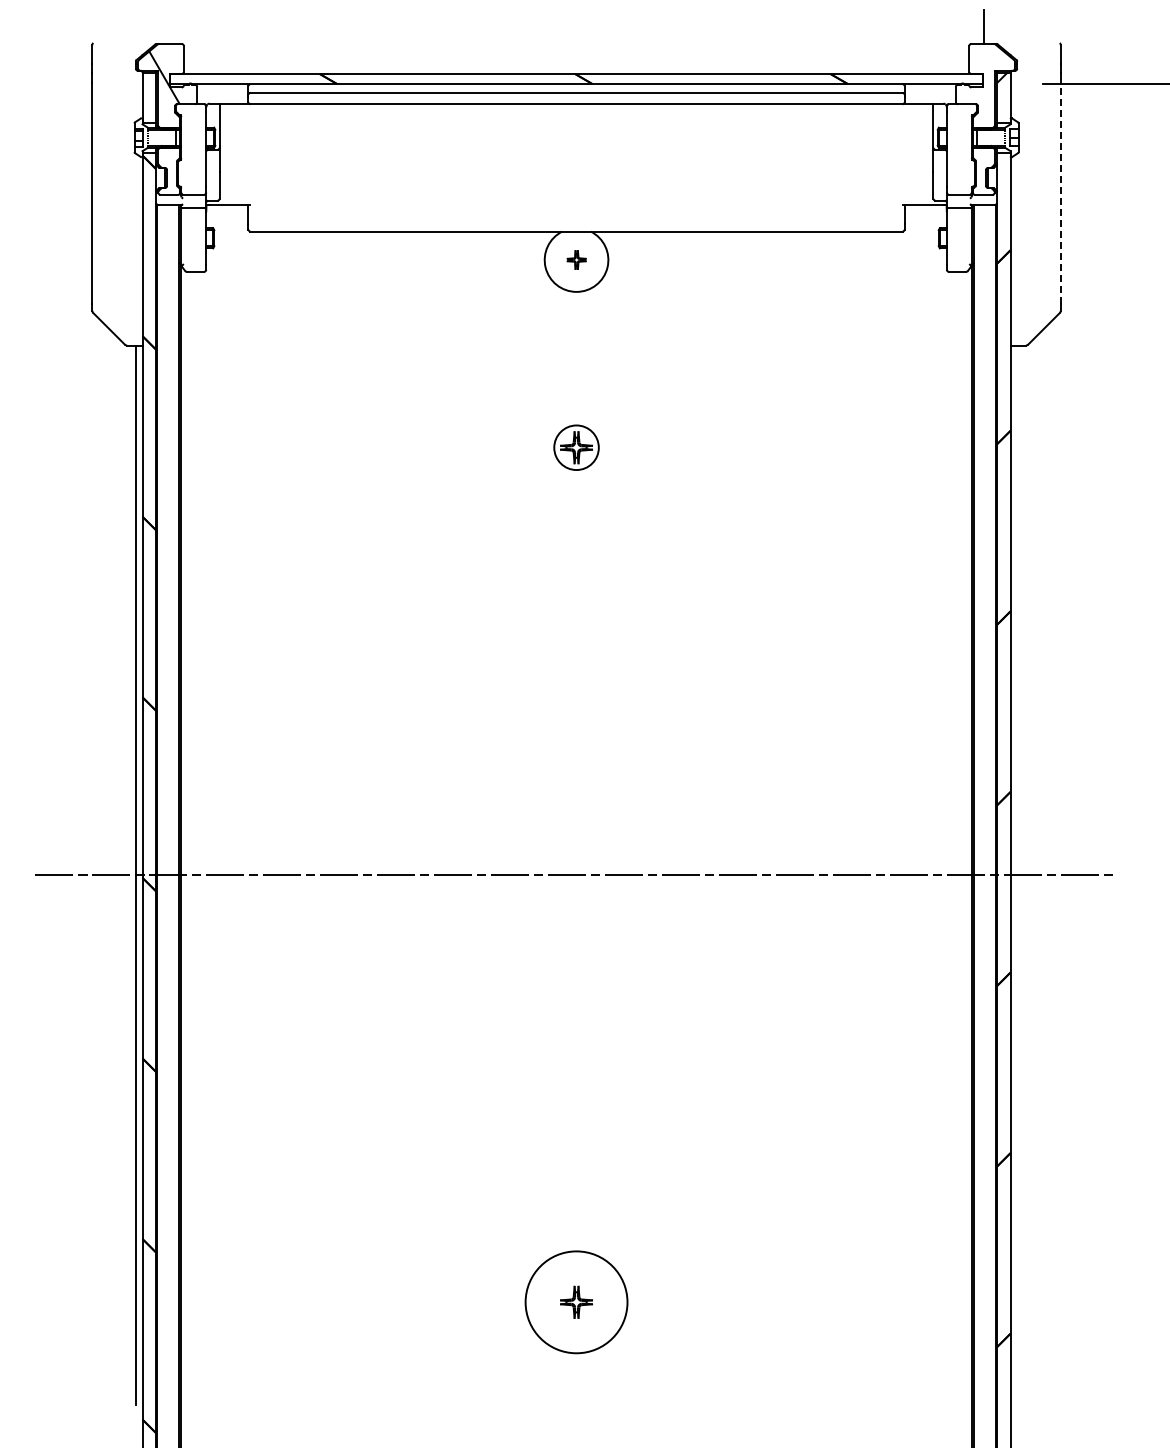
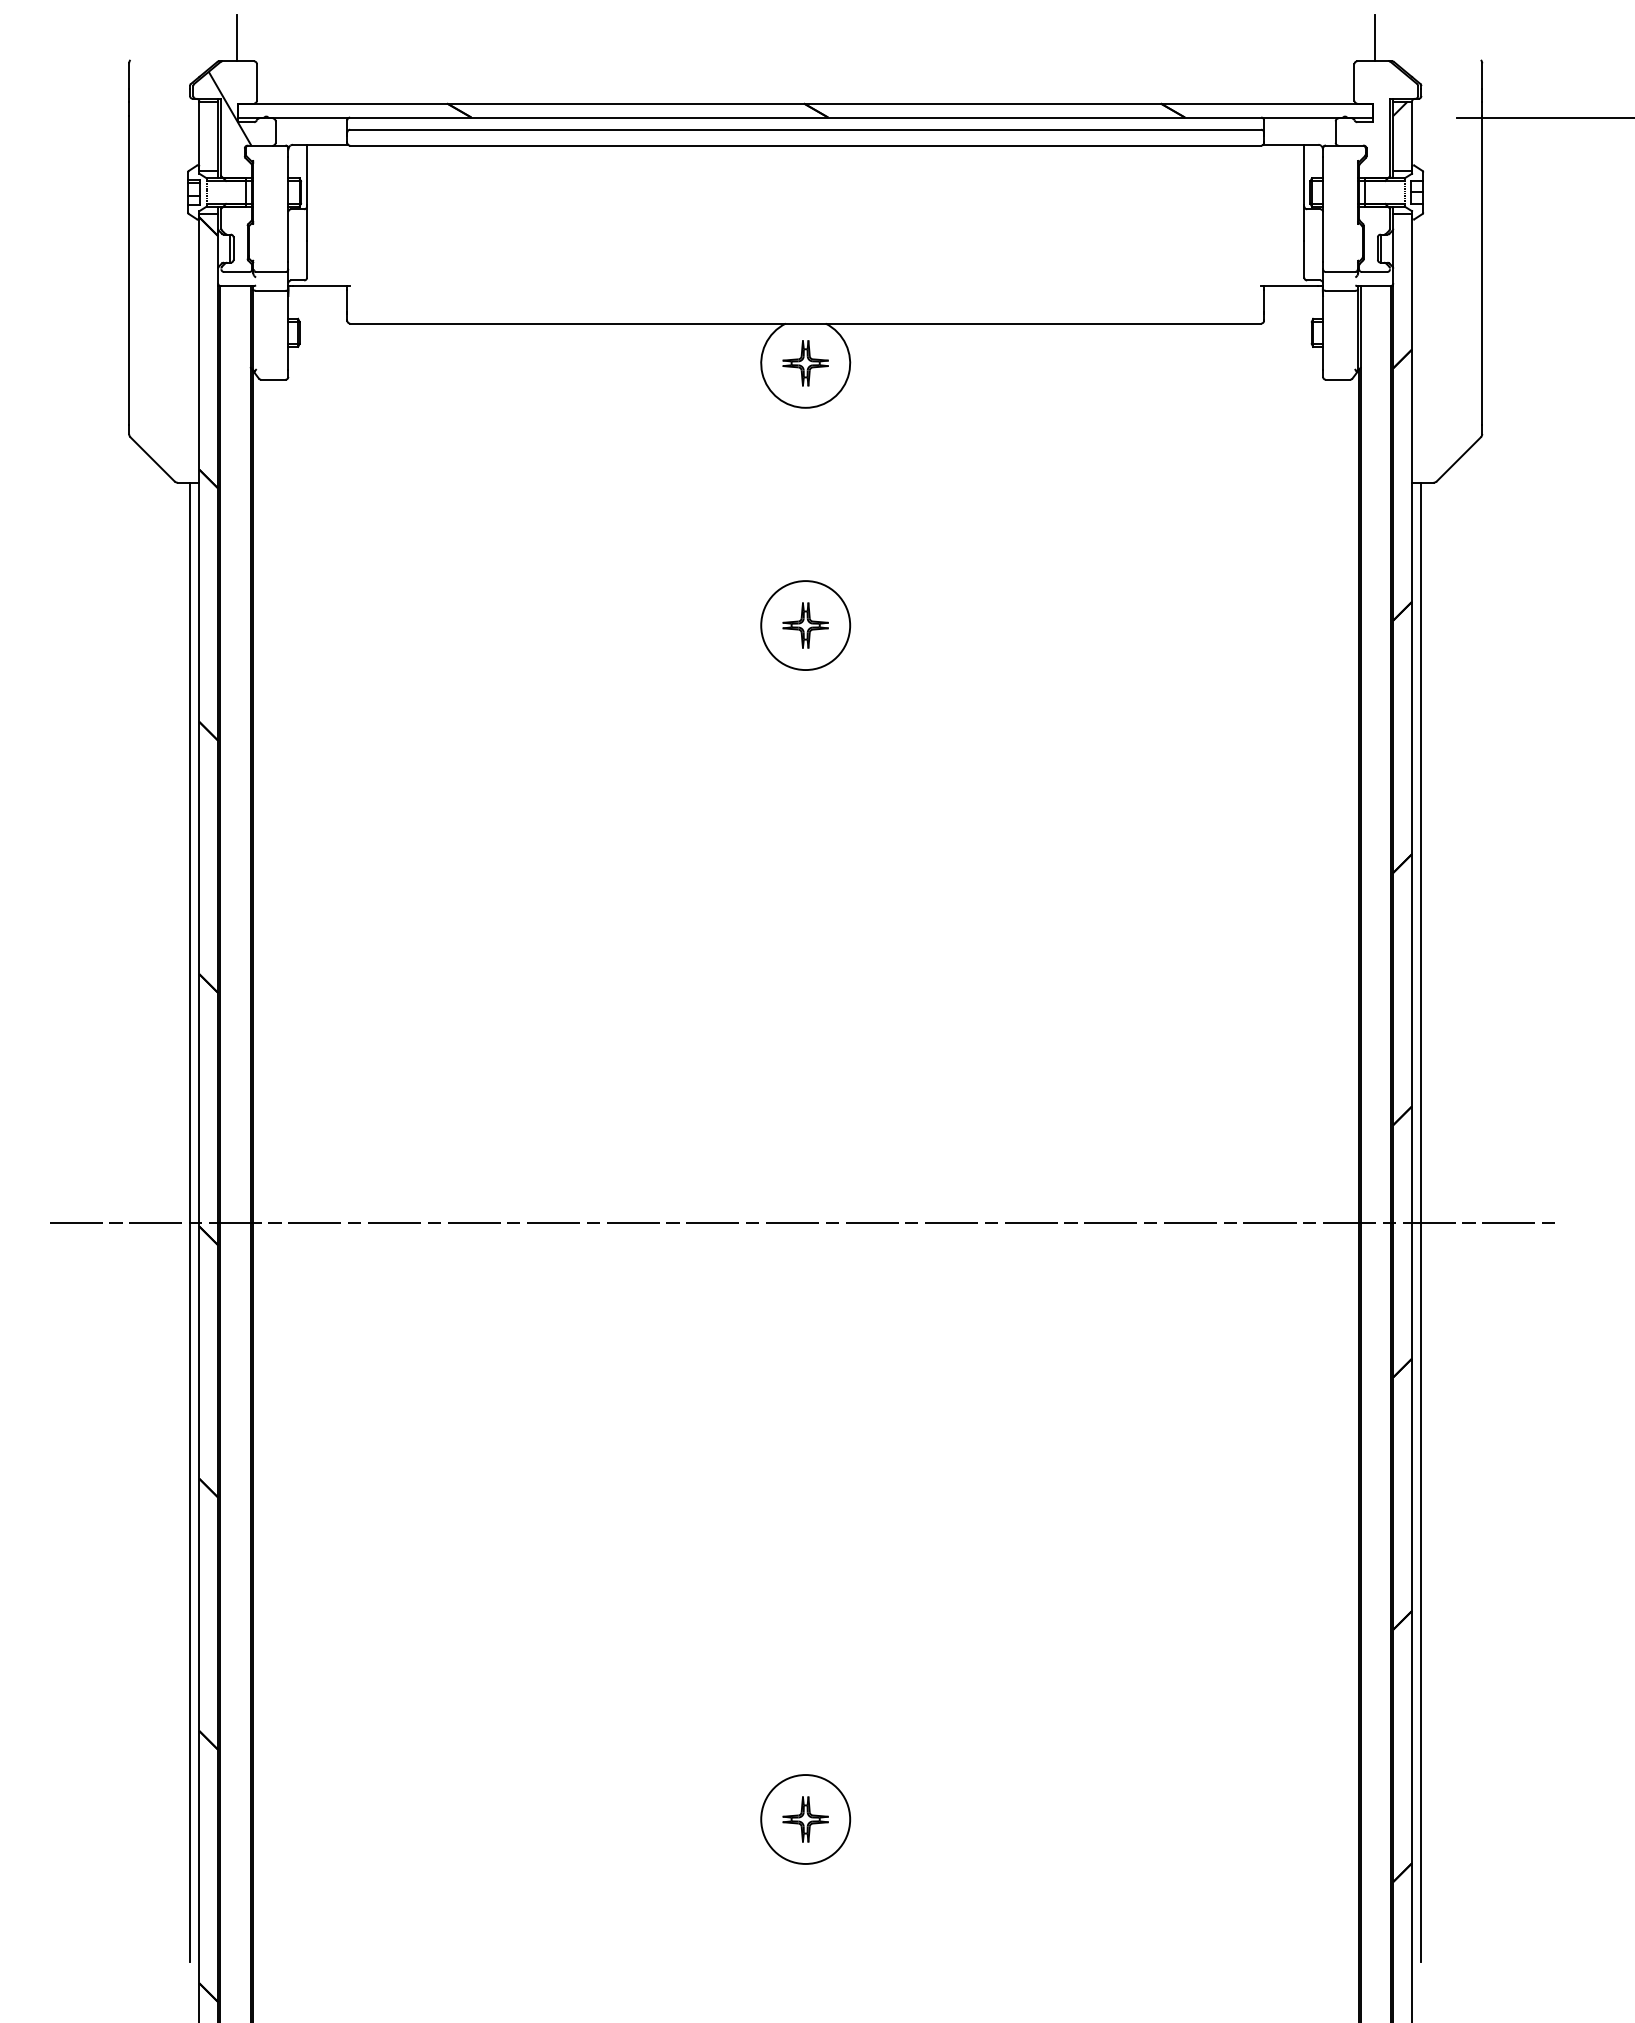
line: (169, 26) -> (237, 37), added
line: (1060, 193) -> (1481, 270), dashed -> solid
part: (576, 259) -> (805, 362), size x1.67
circle: (576, 447) -> (805, 625), size x1.43
line: (1017, 874) -> (1421, 1221), added
circle: (576, 1302) -> (805, 1819), size x0.62

